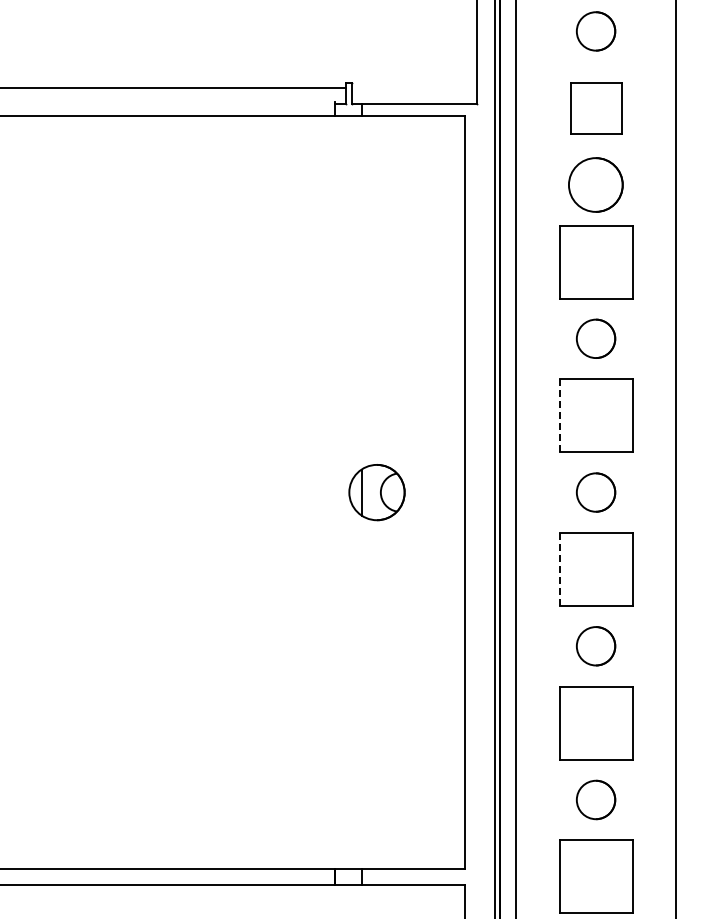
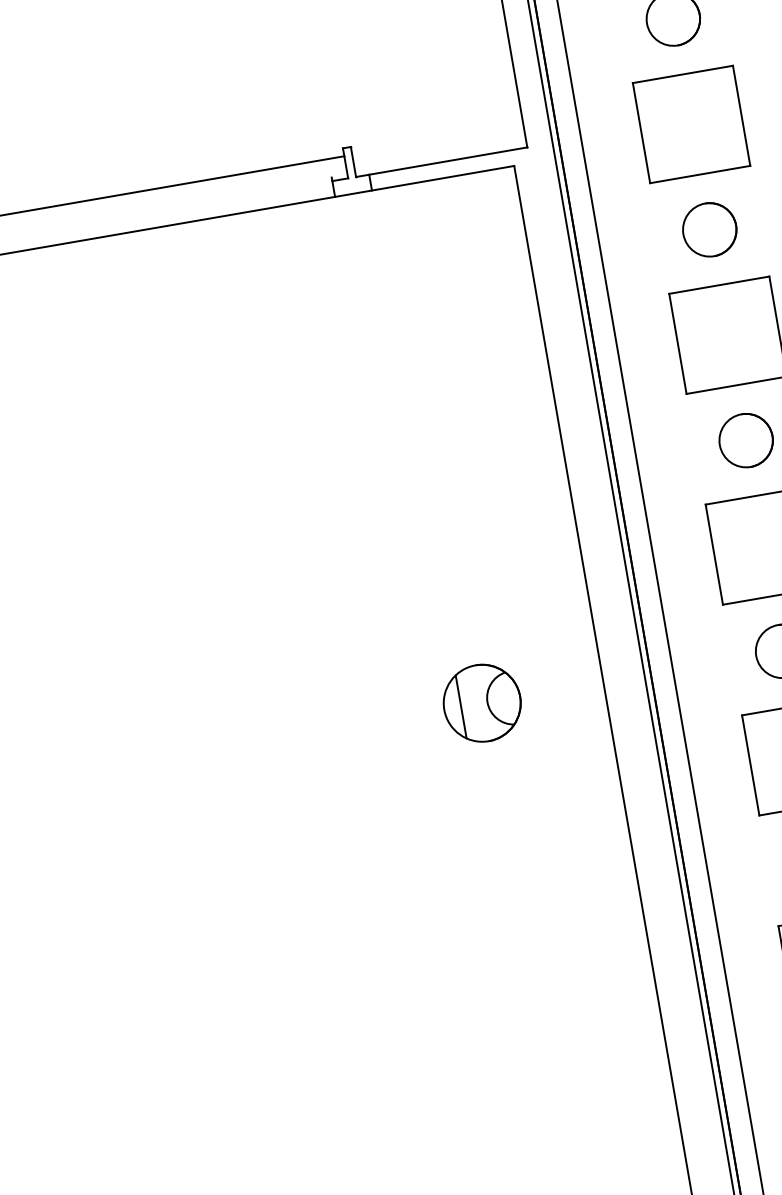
part: (596, 108) -> (692, 124), size x1.43
circle: (596, 185) -> (710, 230), size x0.71
line: (559, 415) -> (714, 554), dashed -> solid
line: (559, 569) -> (750, 765), dashed -> solid

